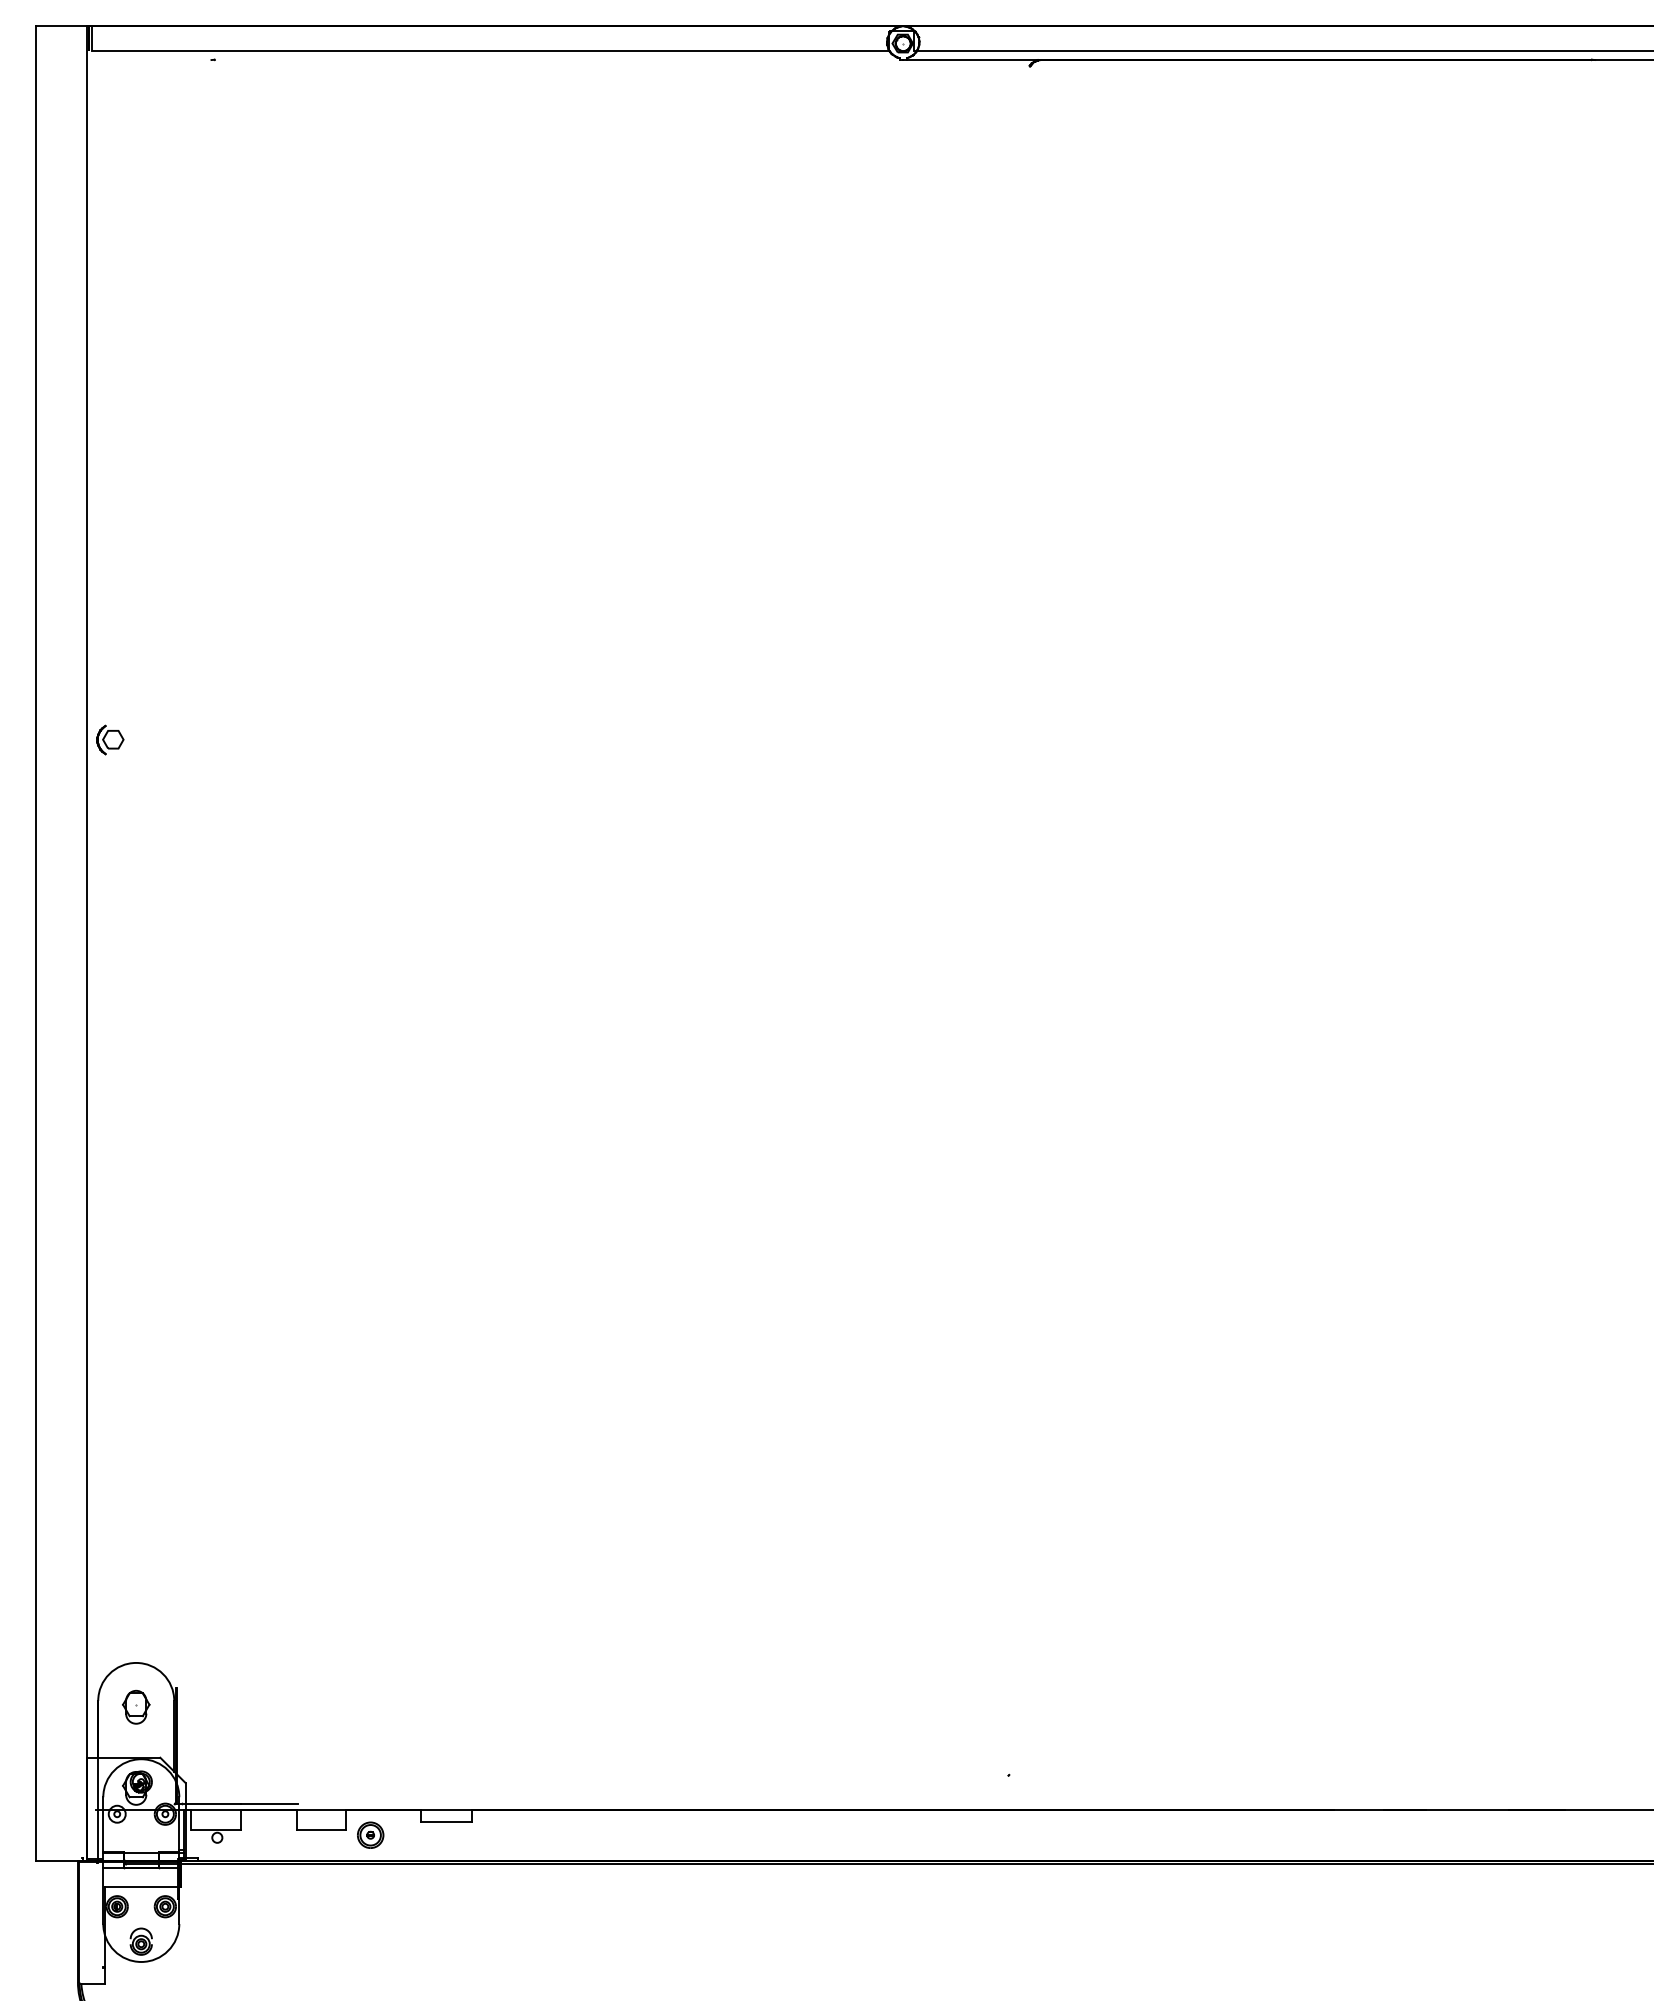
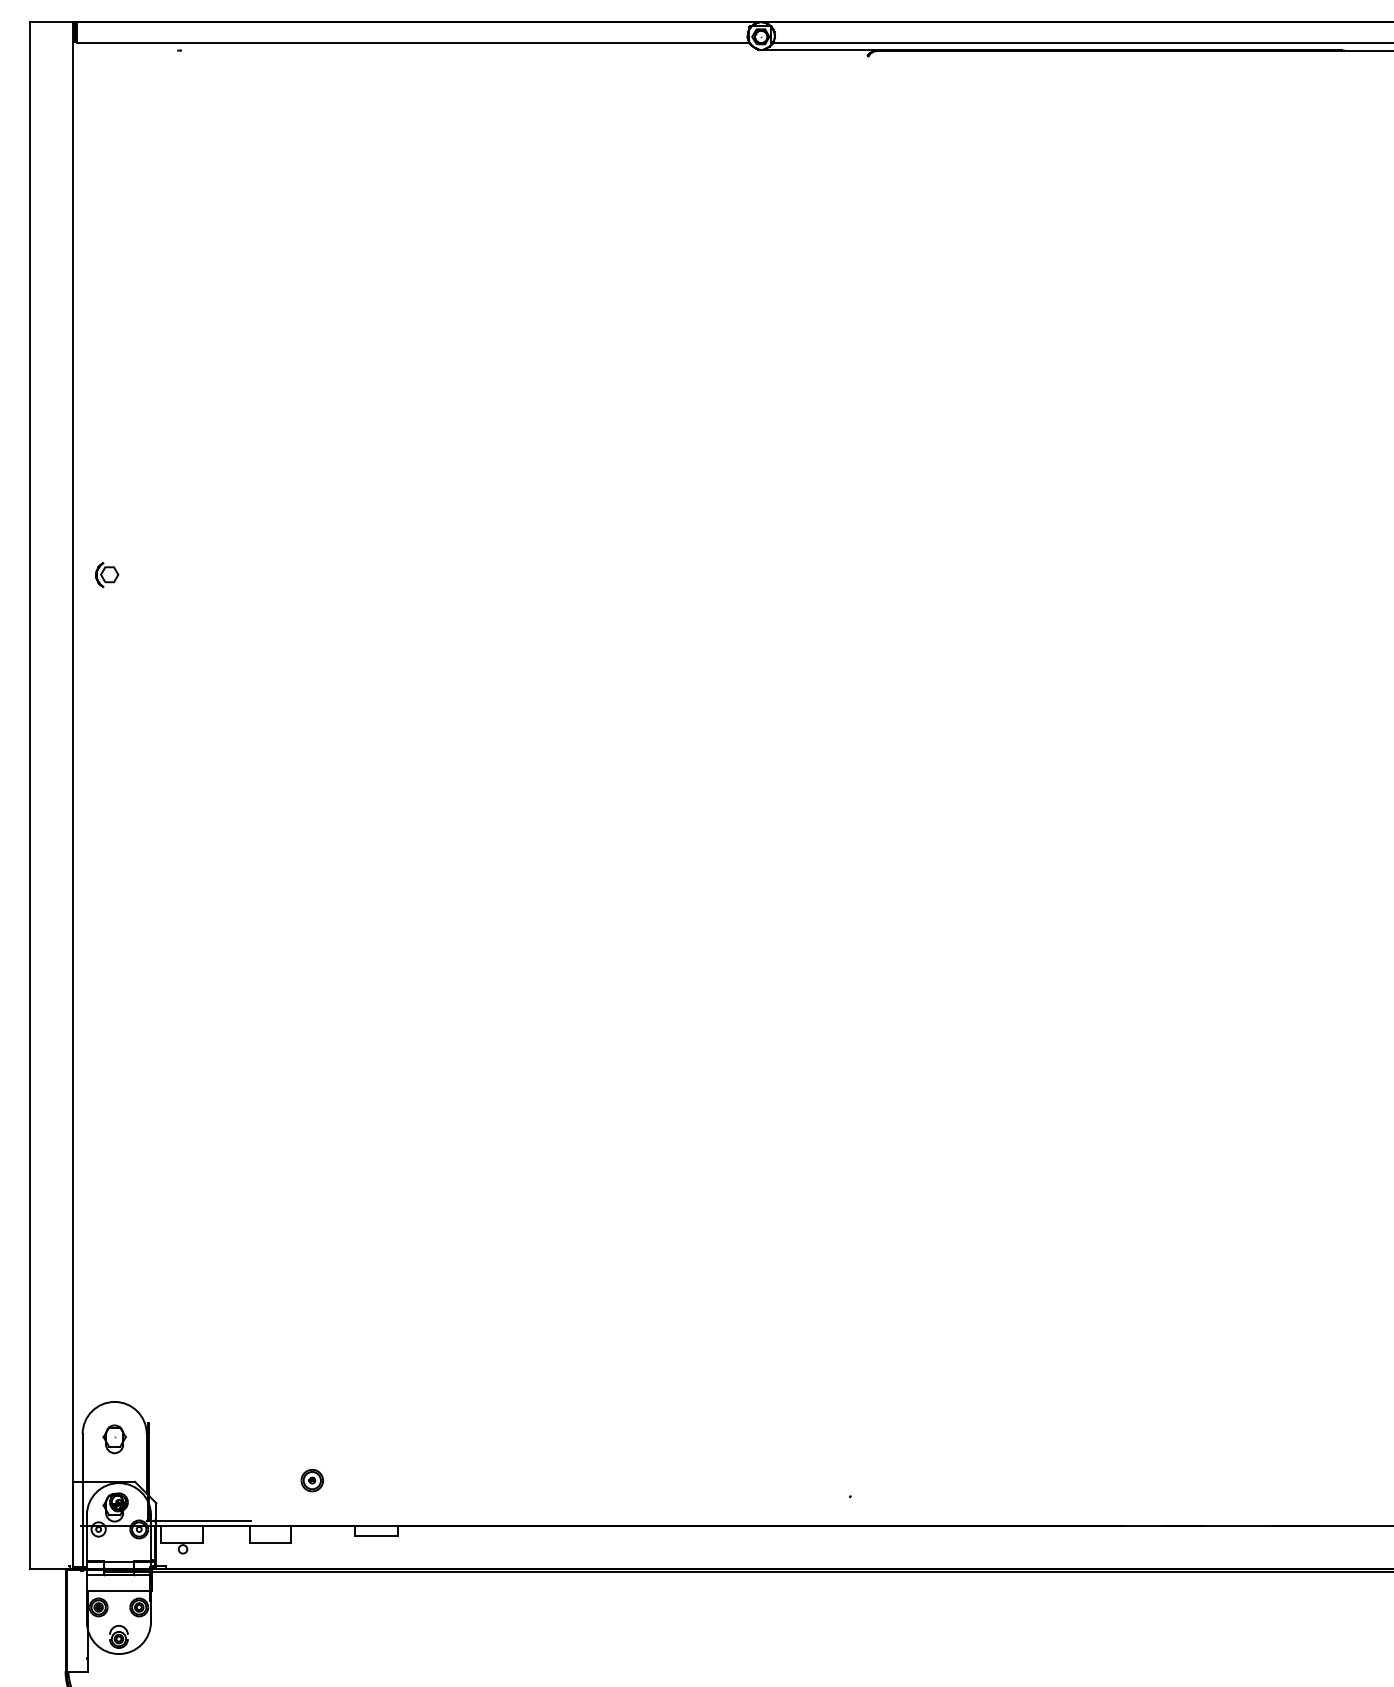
part: (110, 739) -> (107, 574), moved
part: (370, 1834) -> (312, 1479), moved

